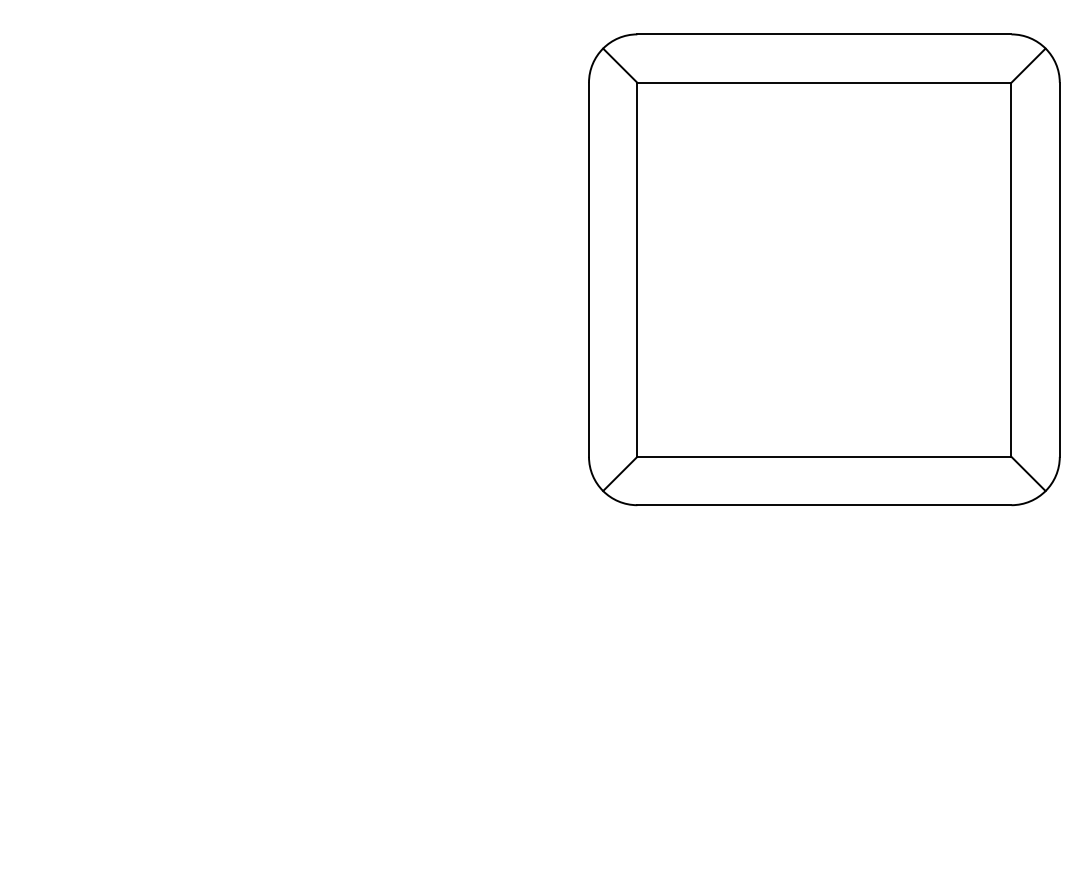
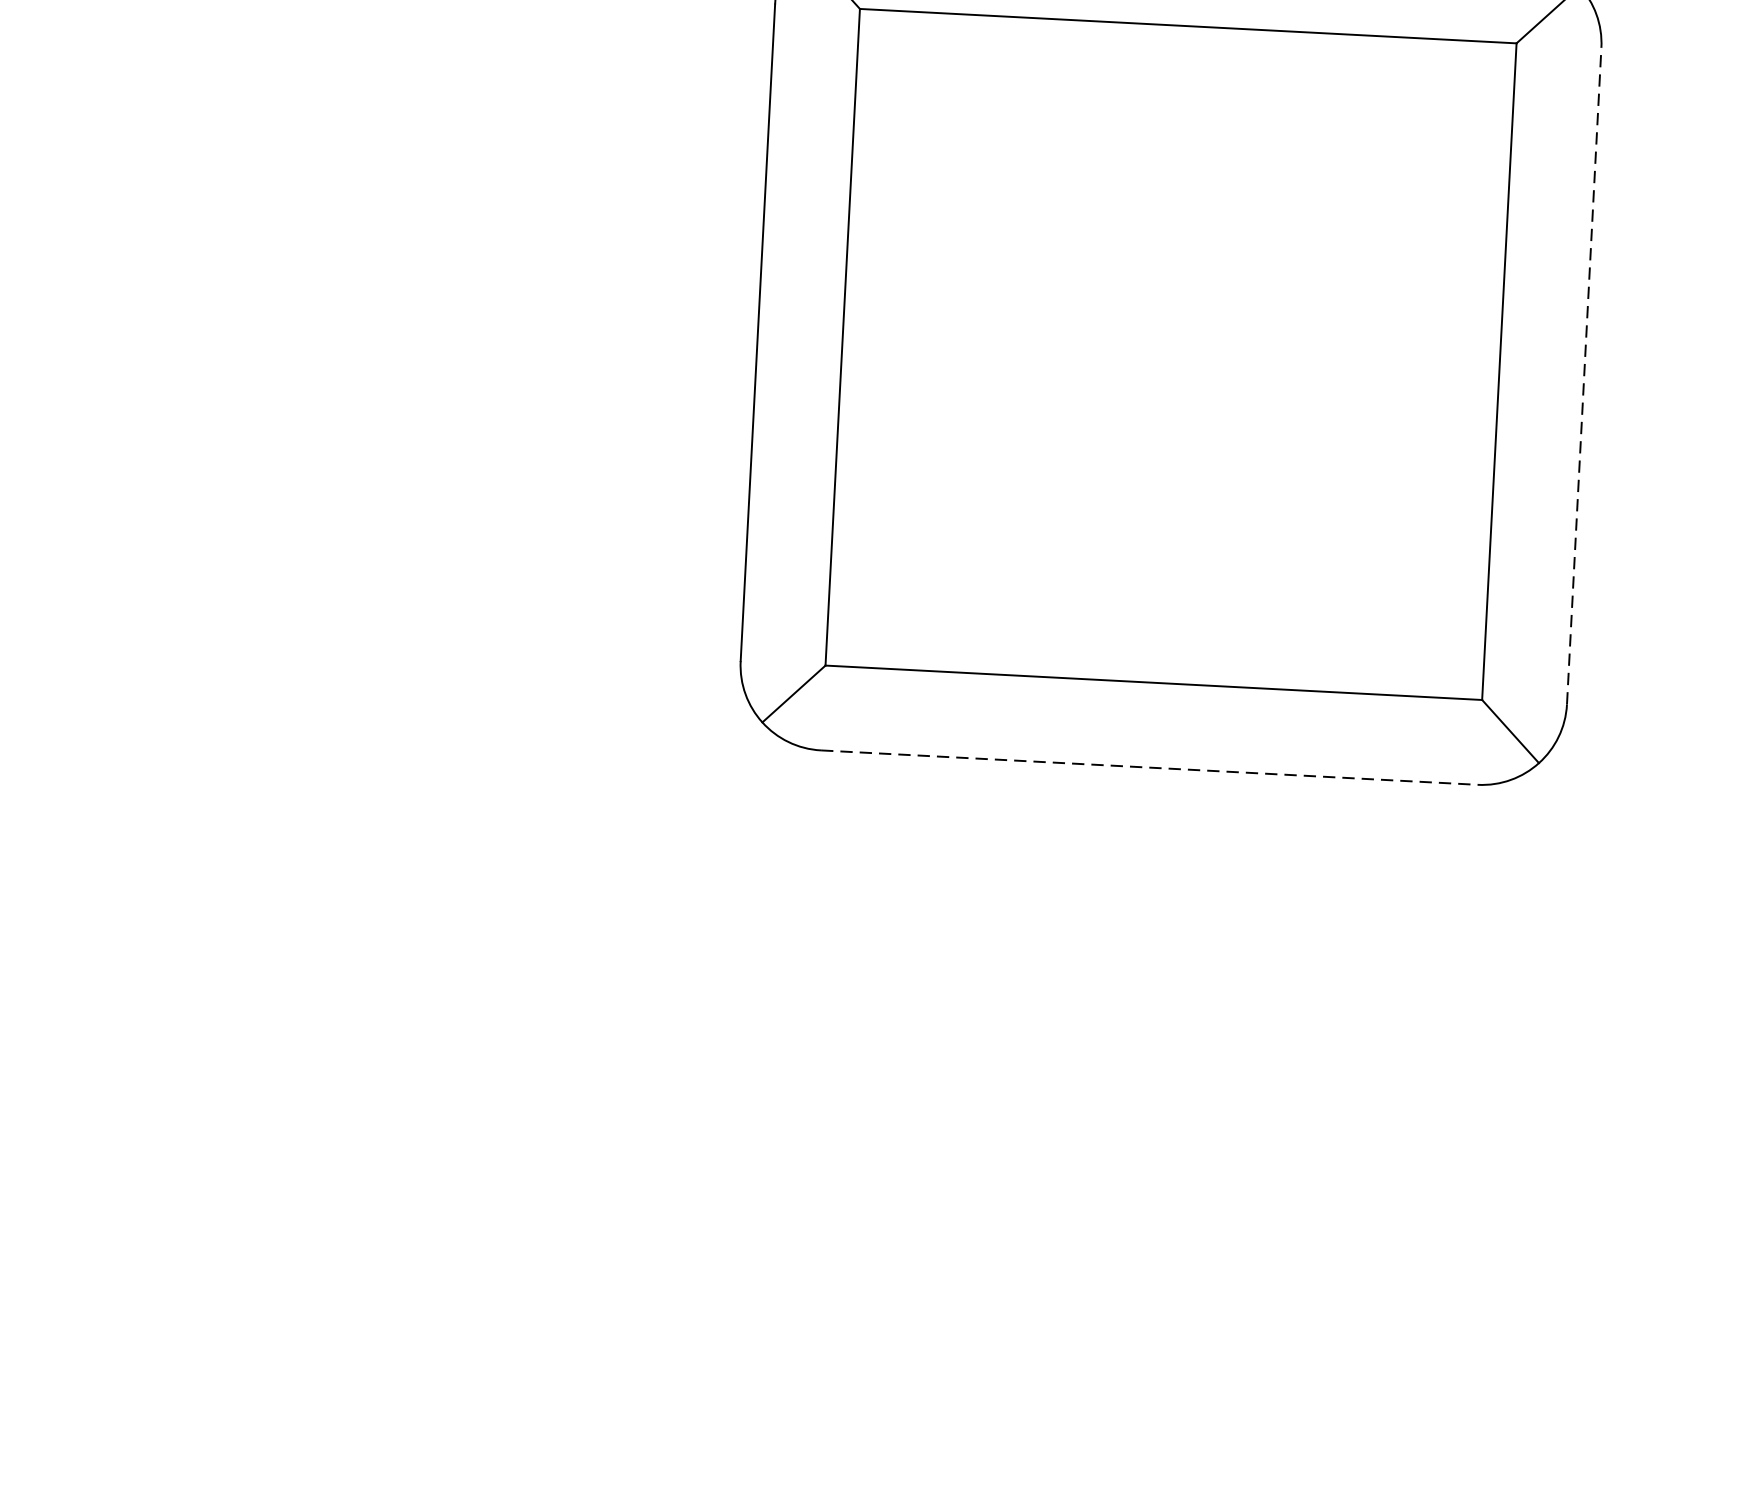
line: (1059, 269) -> (1583, 375), solid -> dashed
line: (824, 505) -> (1149, 768), solid -> dashed

